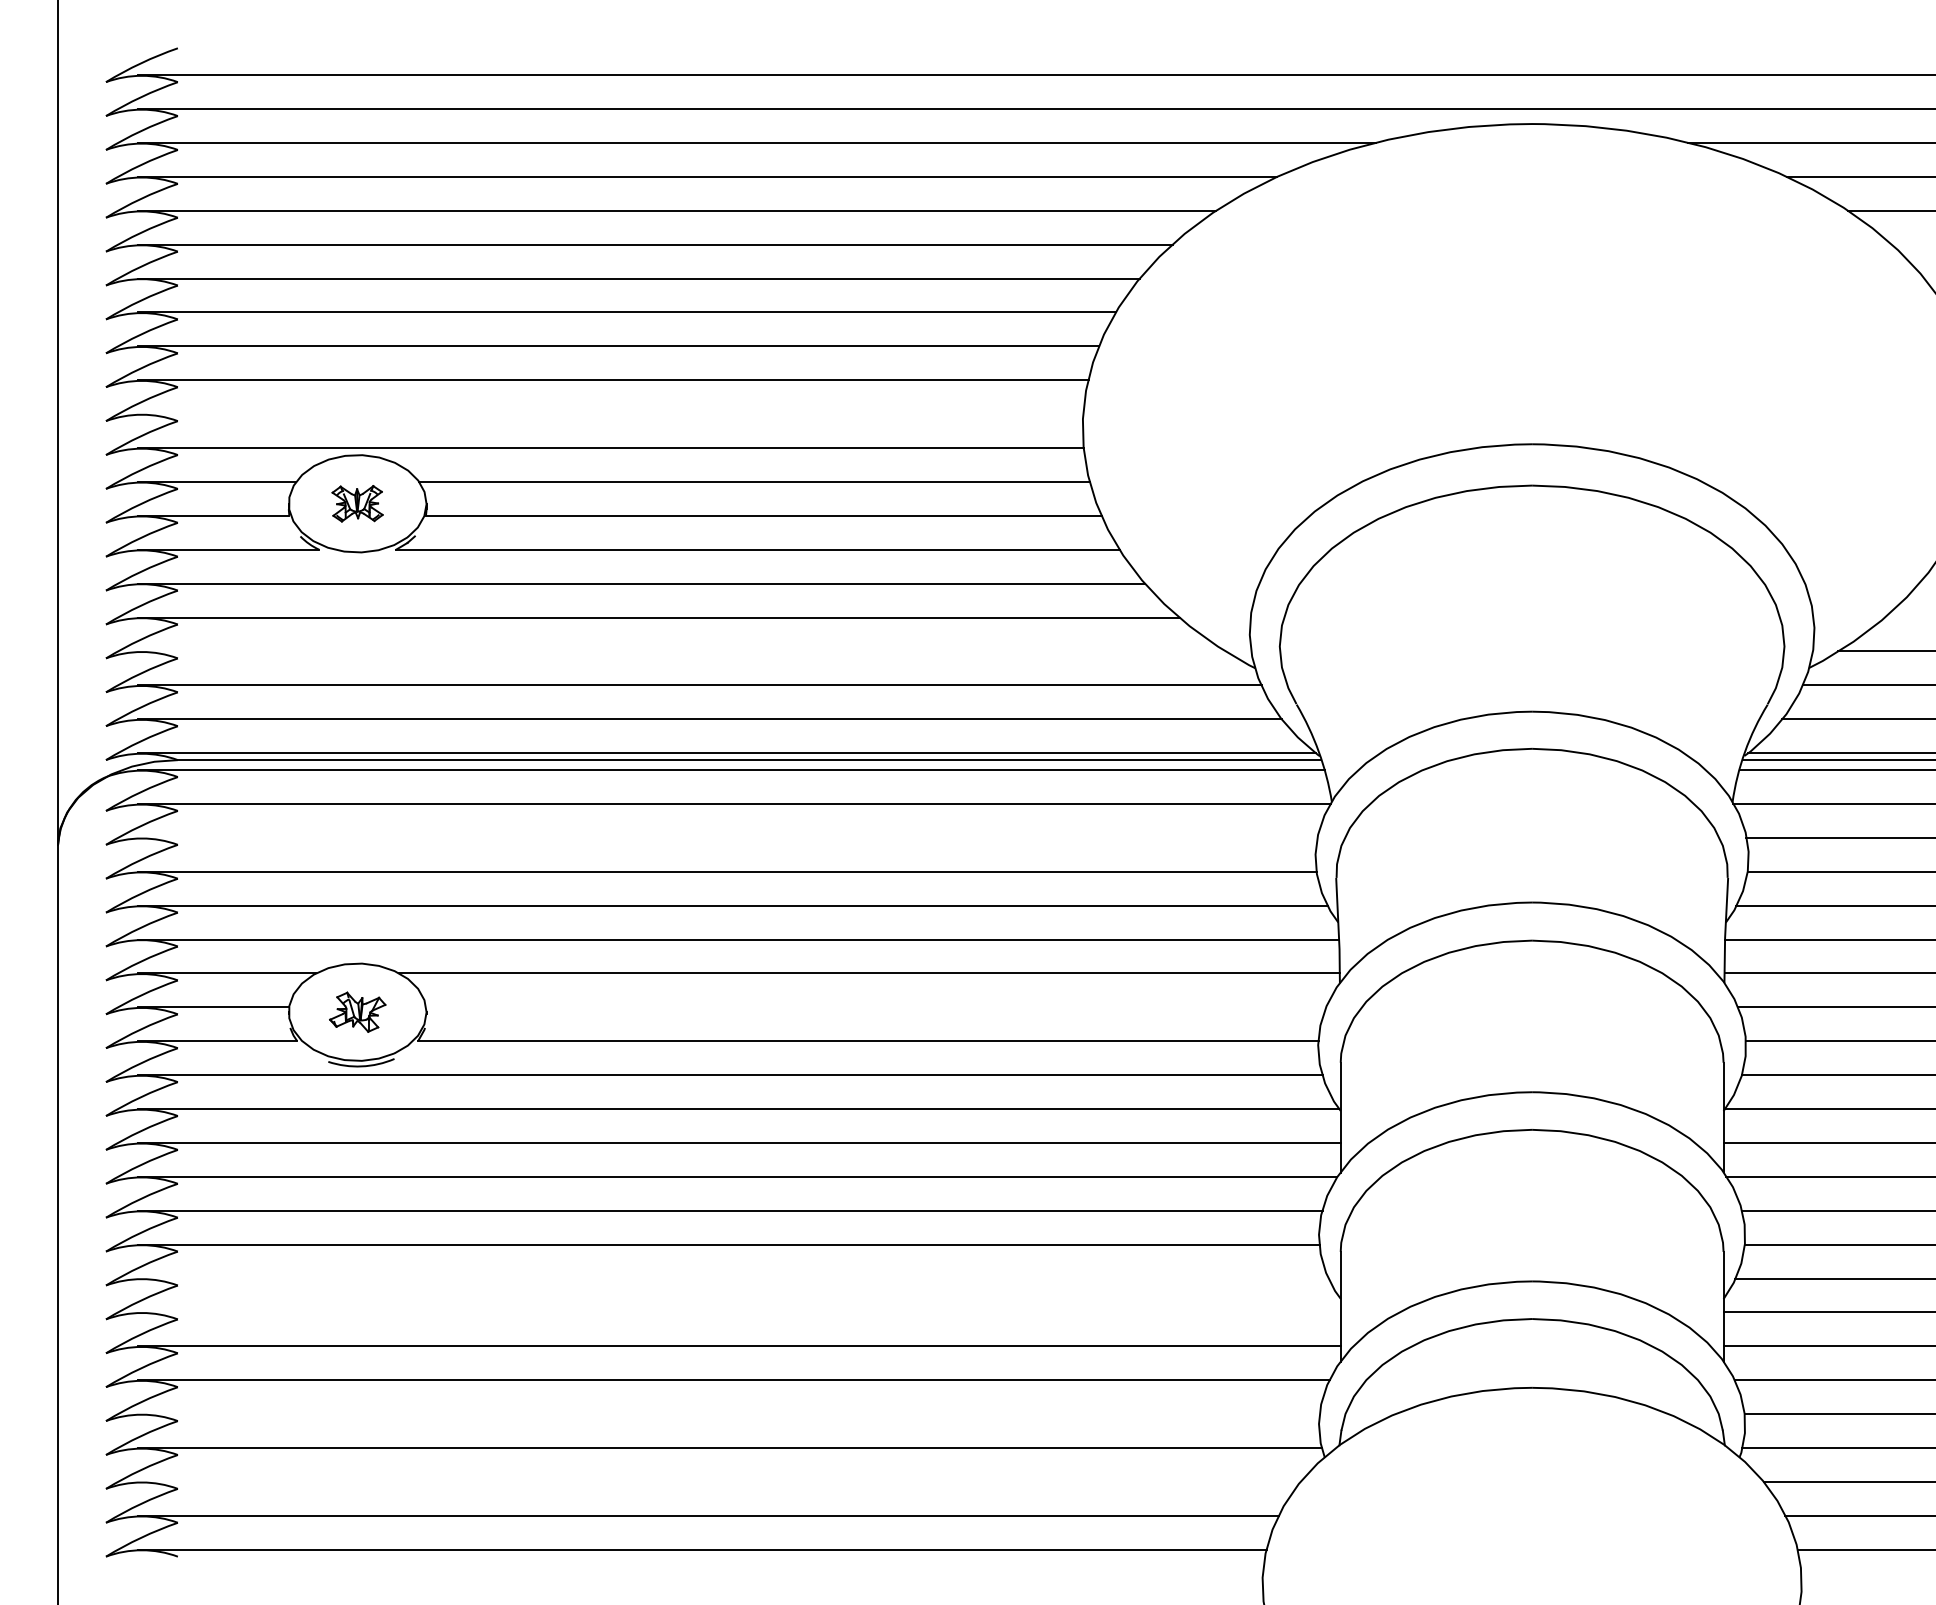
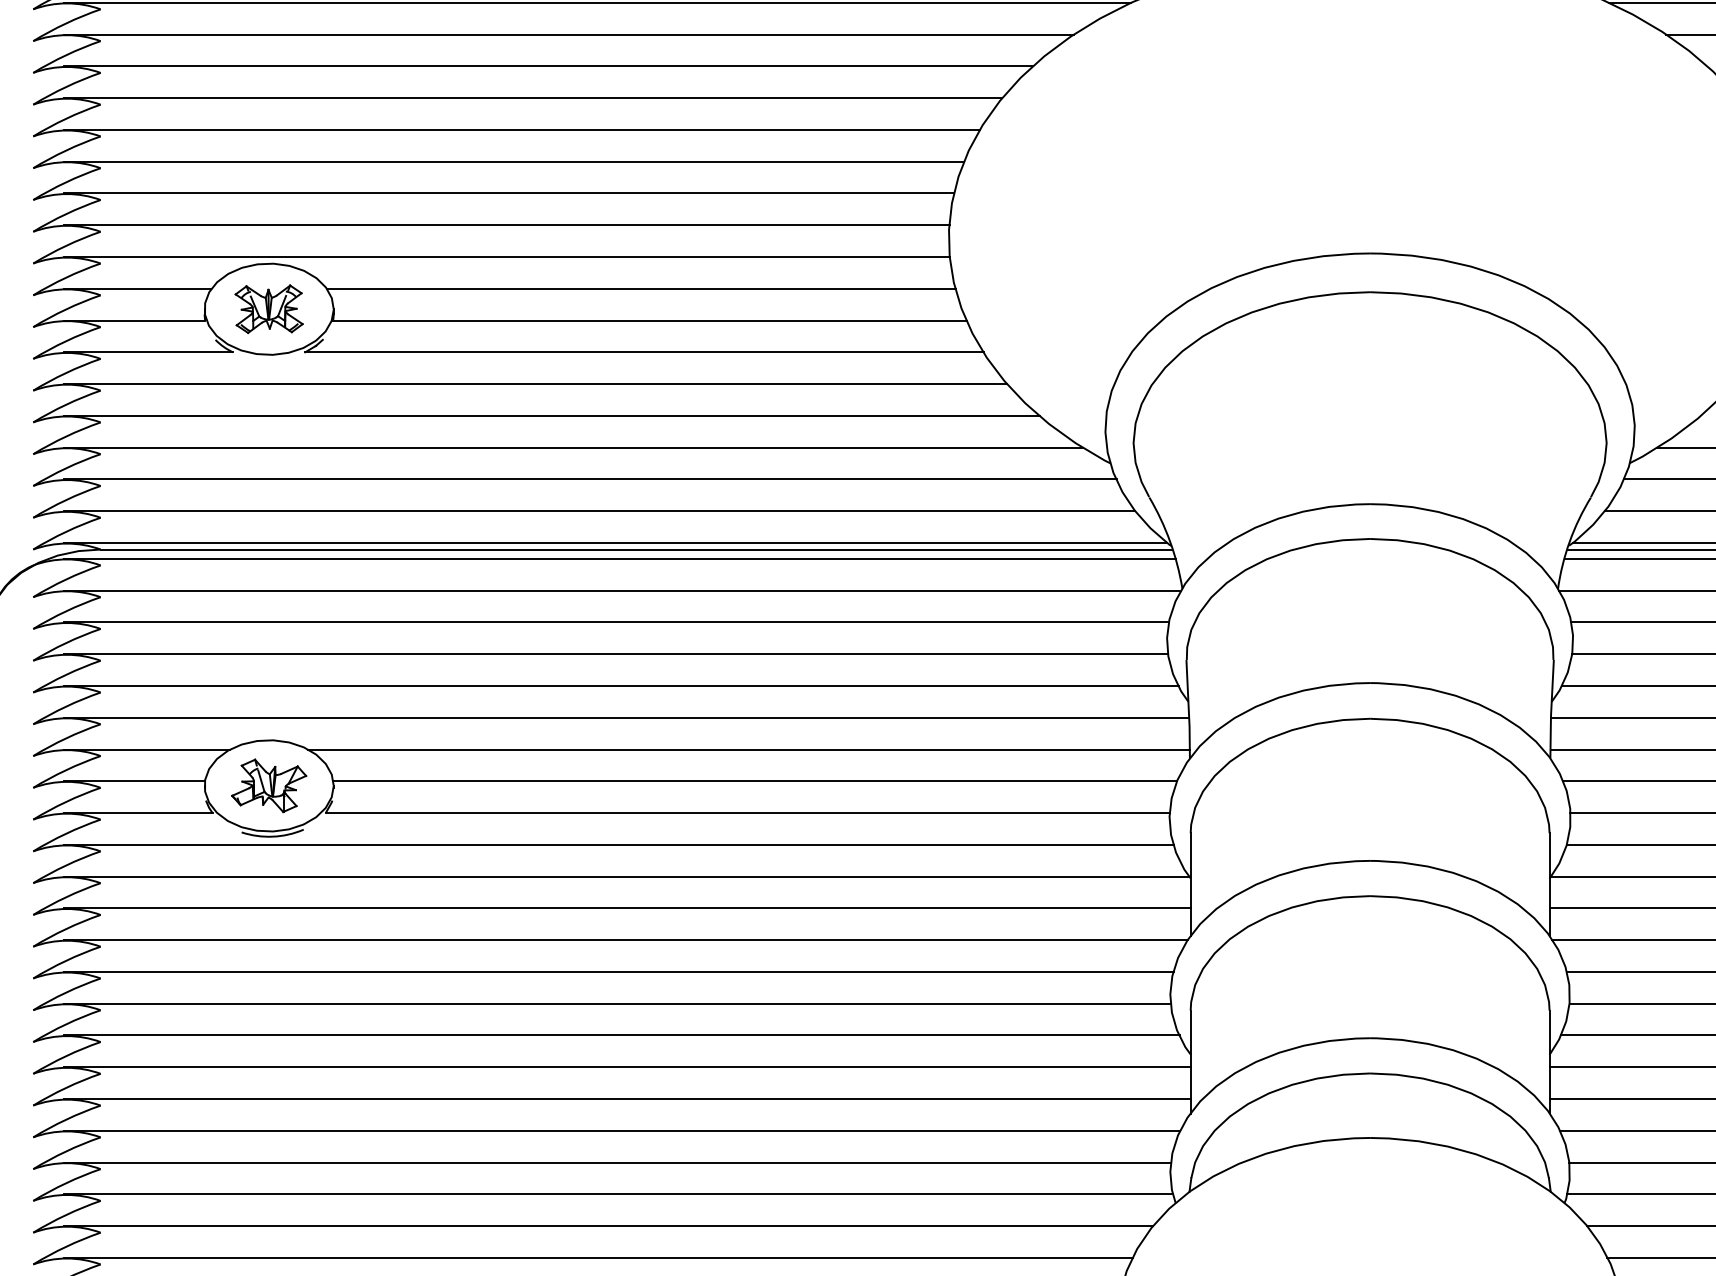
line: (610, 414) -> (506, 225), added
part: (357, 503) -> (269, 309), size x1.43
line: (682, 651) -> (573, 447), added
line: (727, 837) -> (615, 622), added
line: (876, 1007) -> (755, 781), added
part: (357, 1012) -> (269, 786), size x1.43
line: (733, 1278) -> (621, 1035), added
line: (739, 1312) -> (627, 1067), added
line: (729, 1414) -> (617, 1162), added
line: (719, 1481) -> (608, 1225), added

